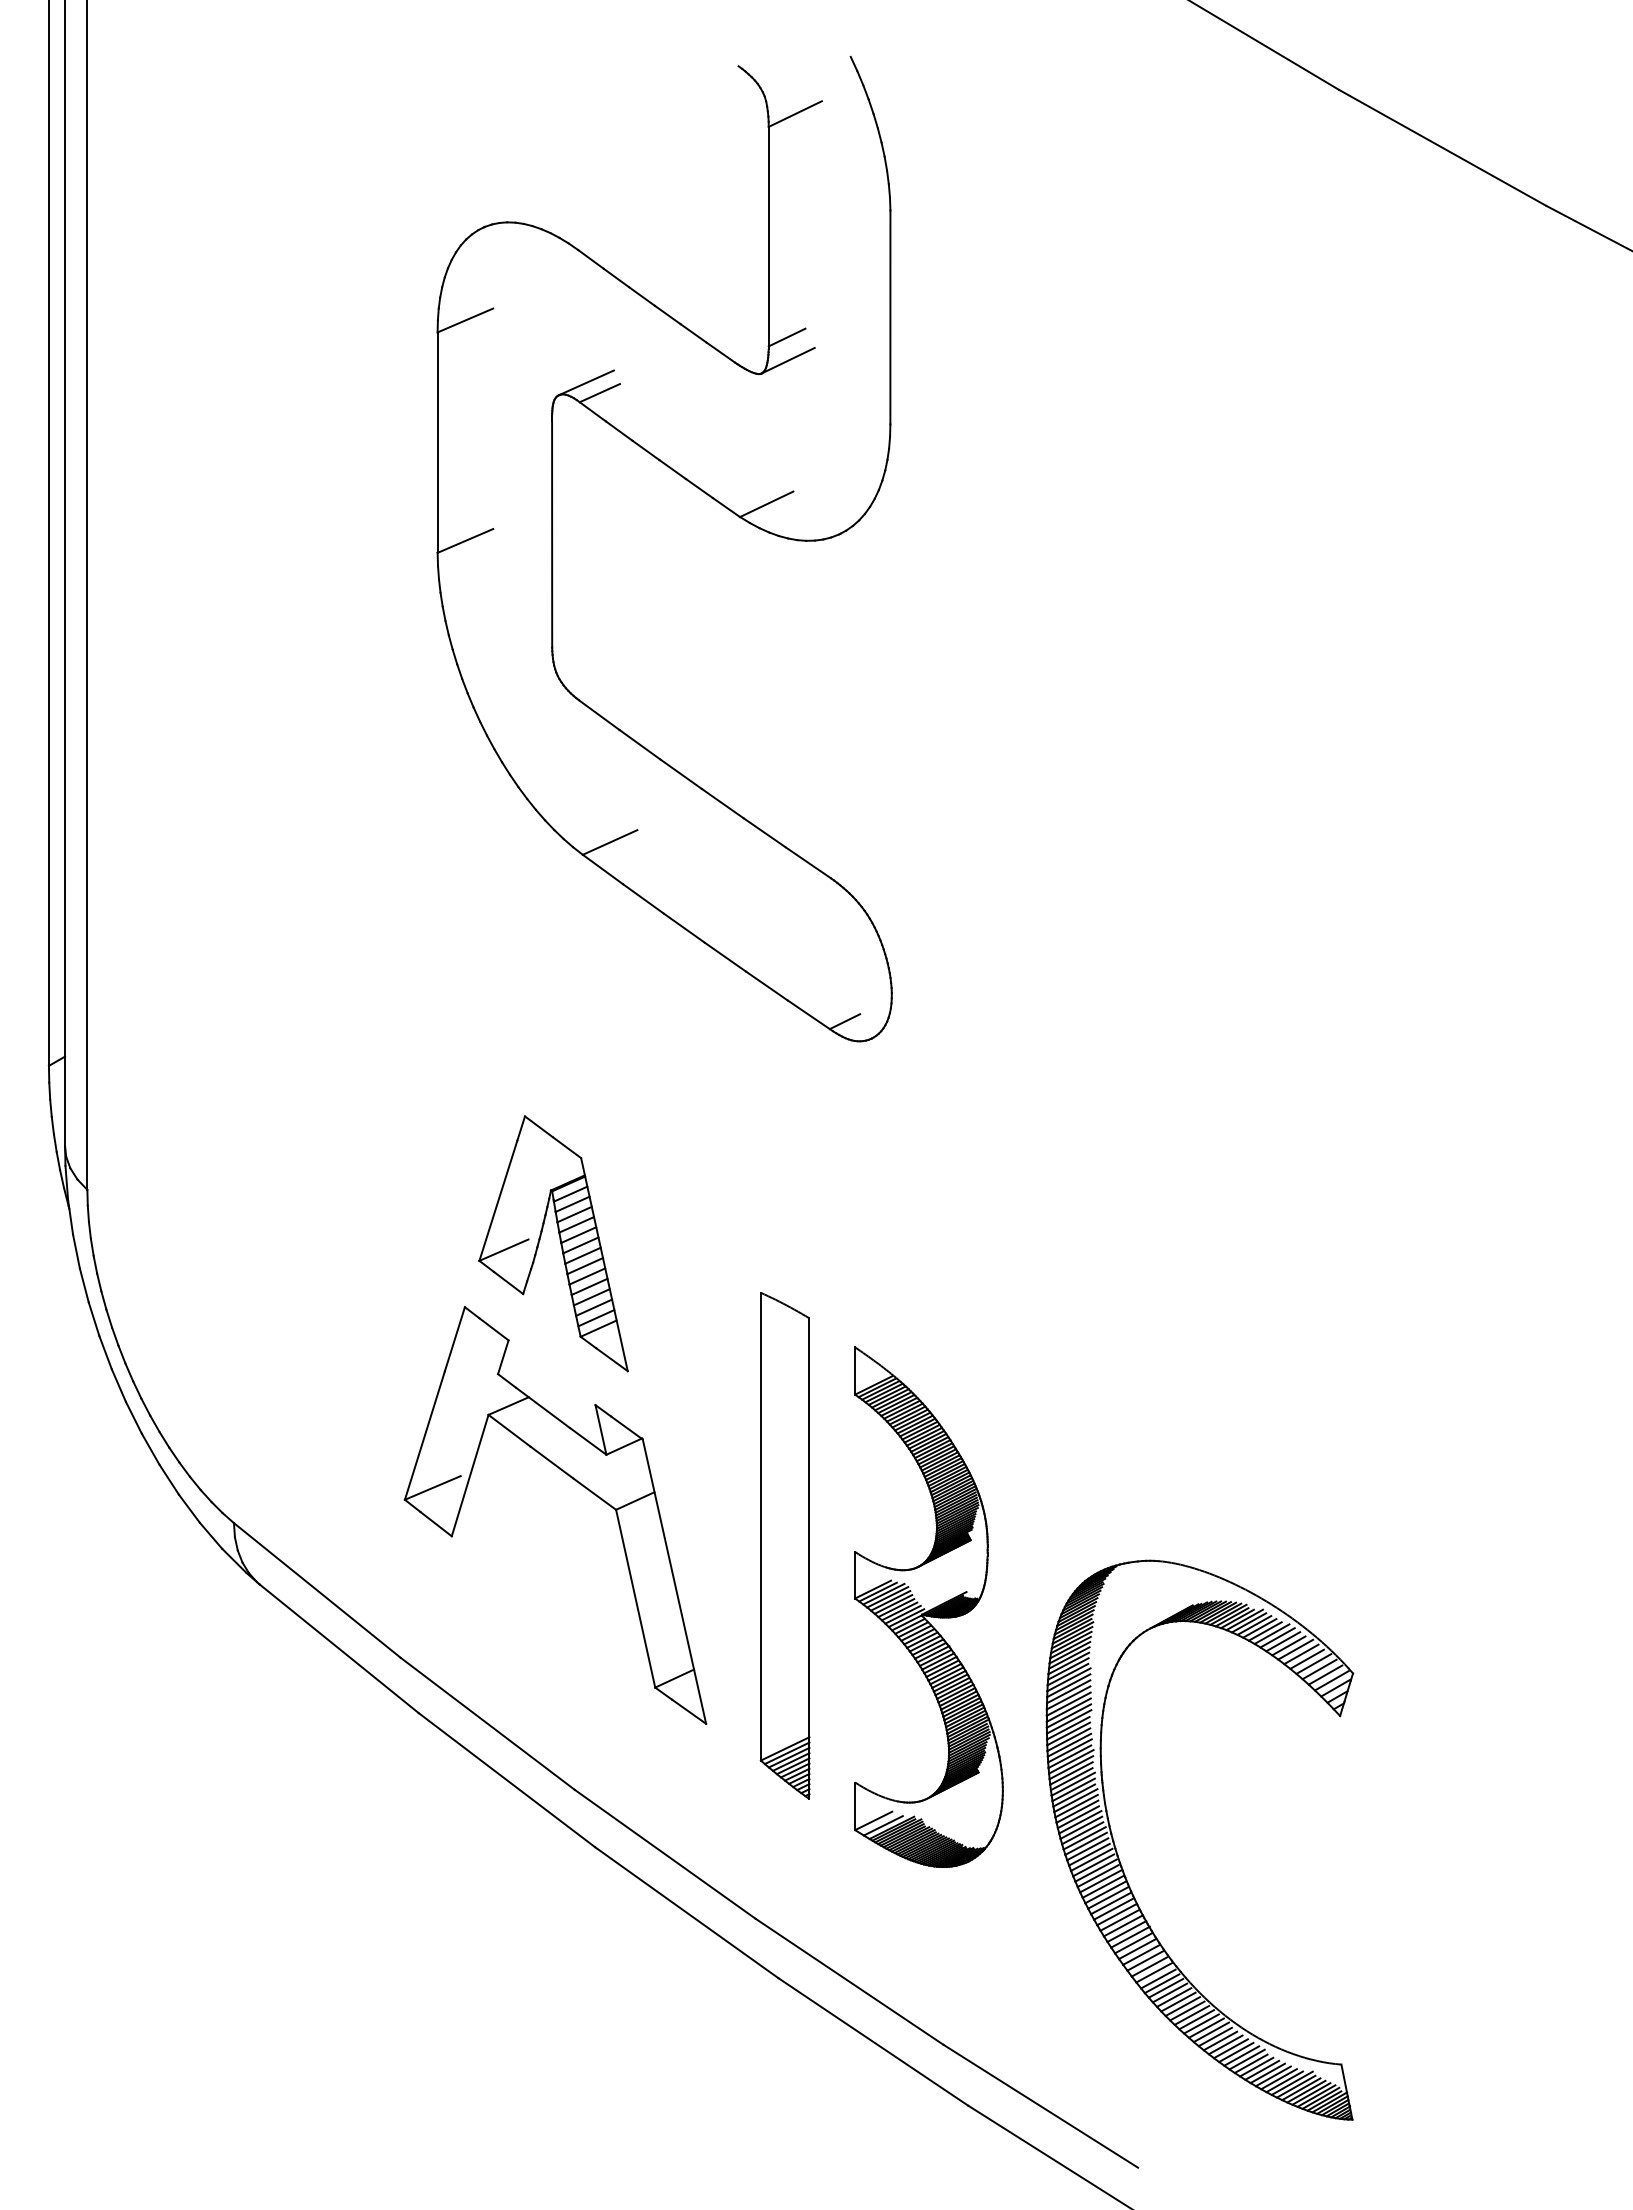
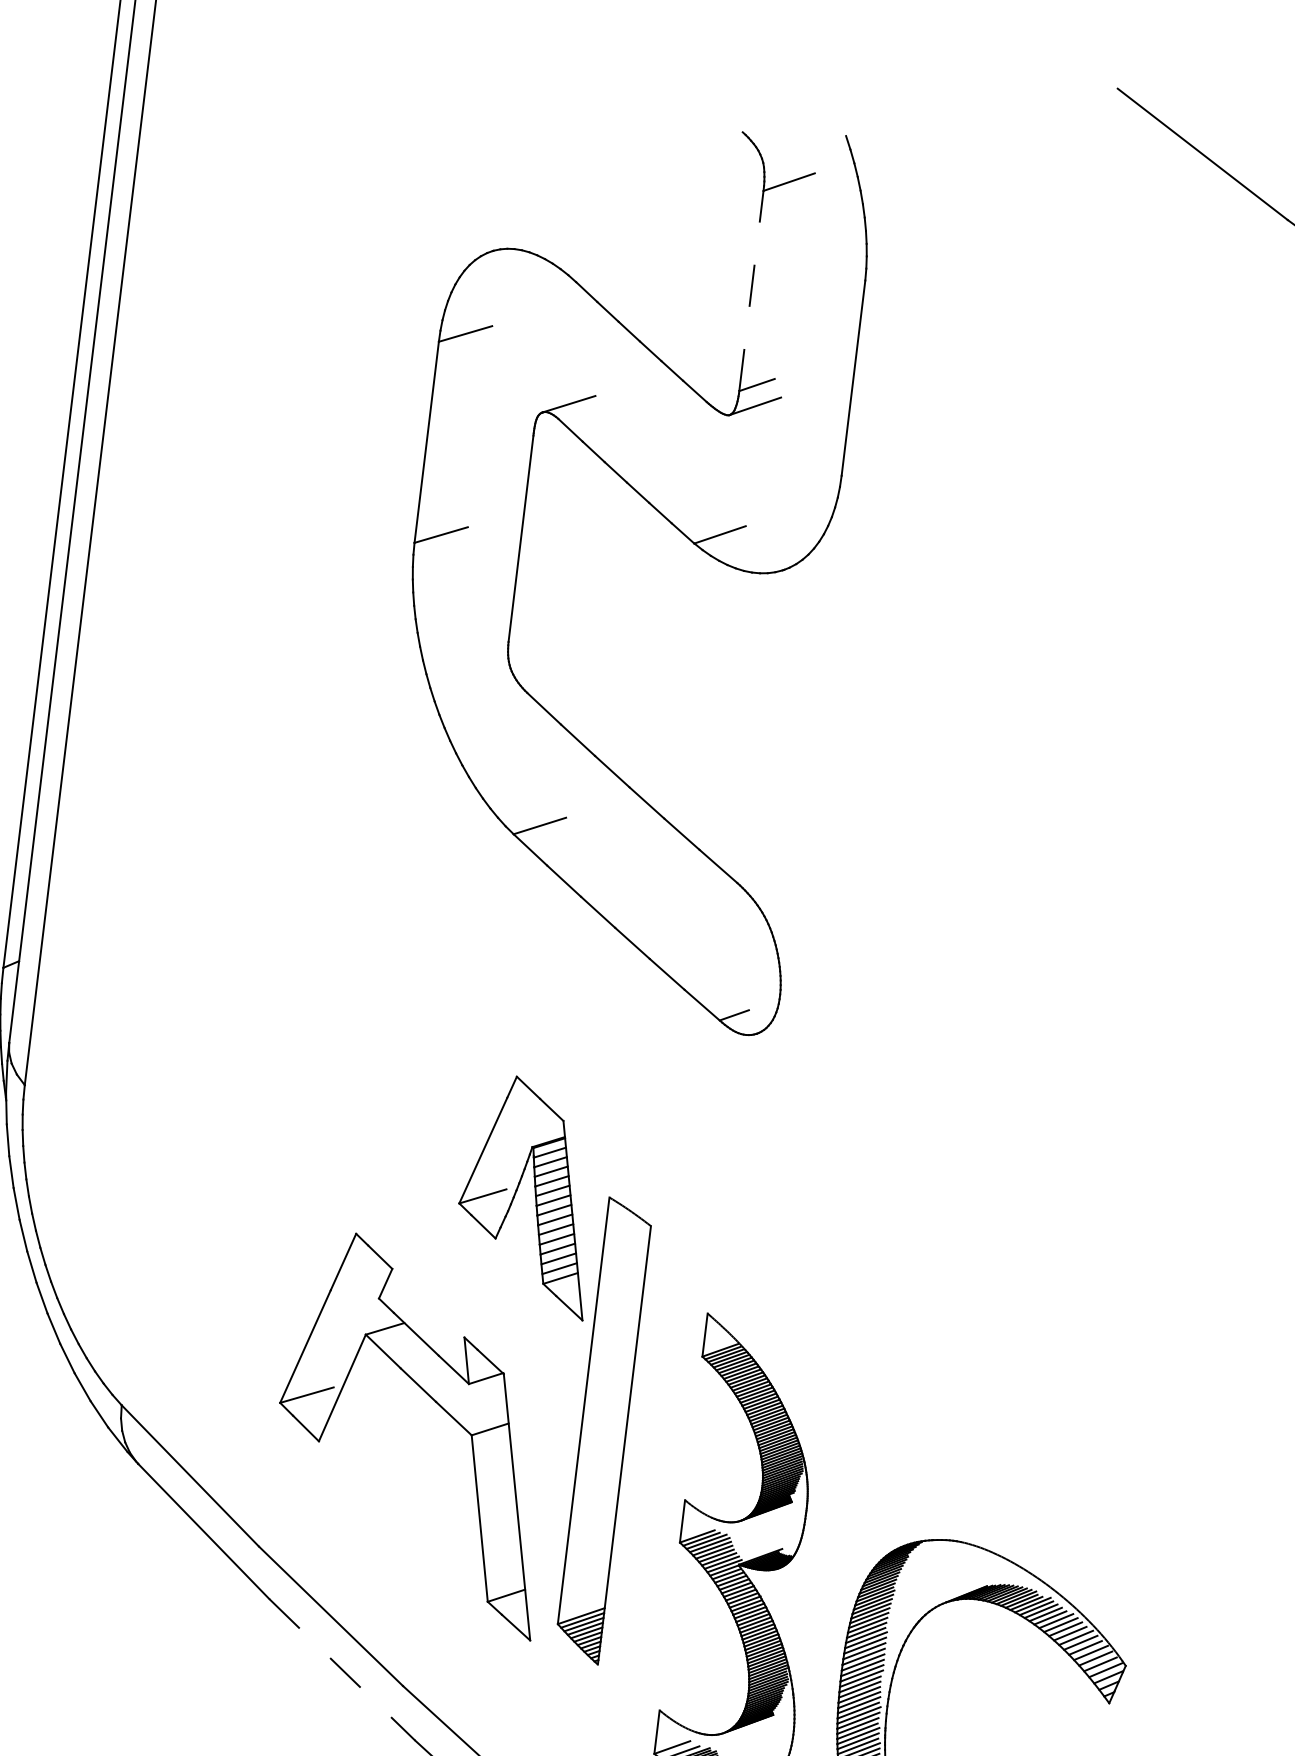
line: (768, 236) -> (751, 290), solid -> dashed
line: (599, 393) -> (579, 415), removed
part: (559, 1240) -> (534, 1193), moved
part: (784, 1545) -> (603, 1430), moved
line: (506, 1780) -> (341, 1670), solid -> dashed

